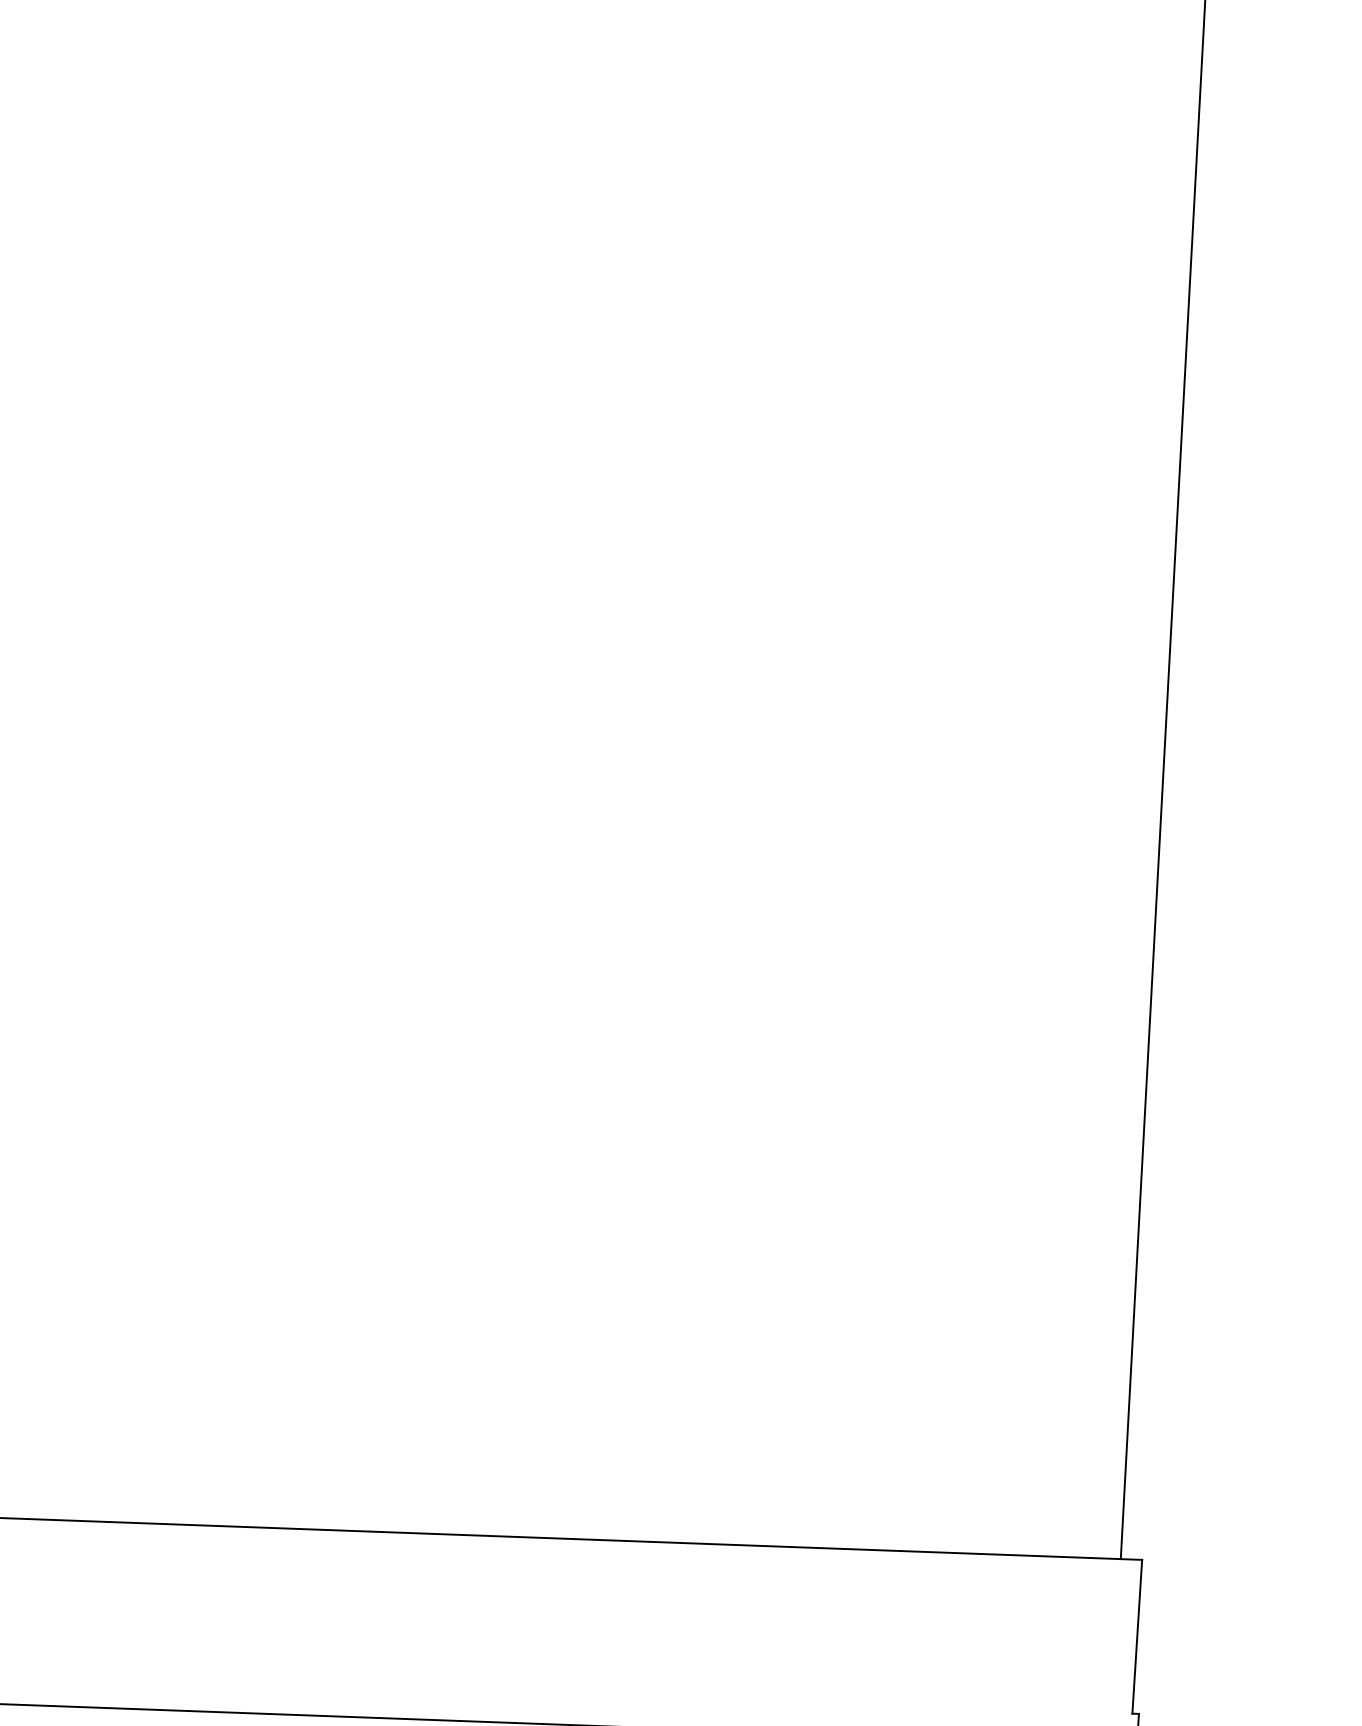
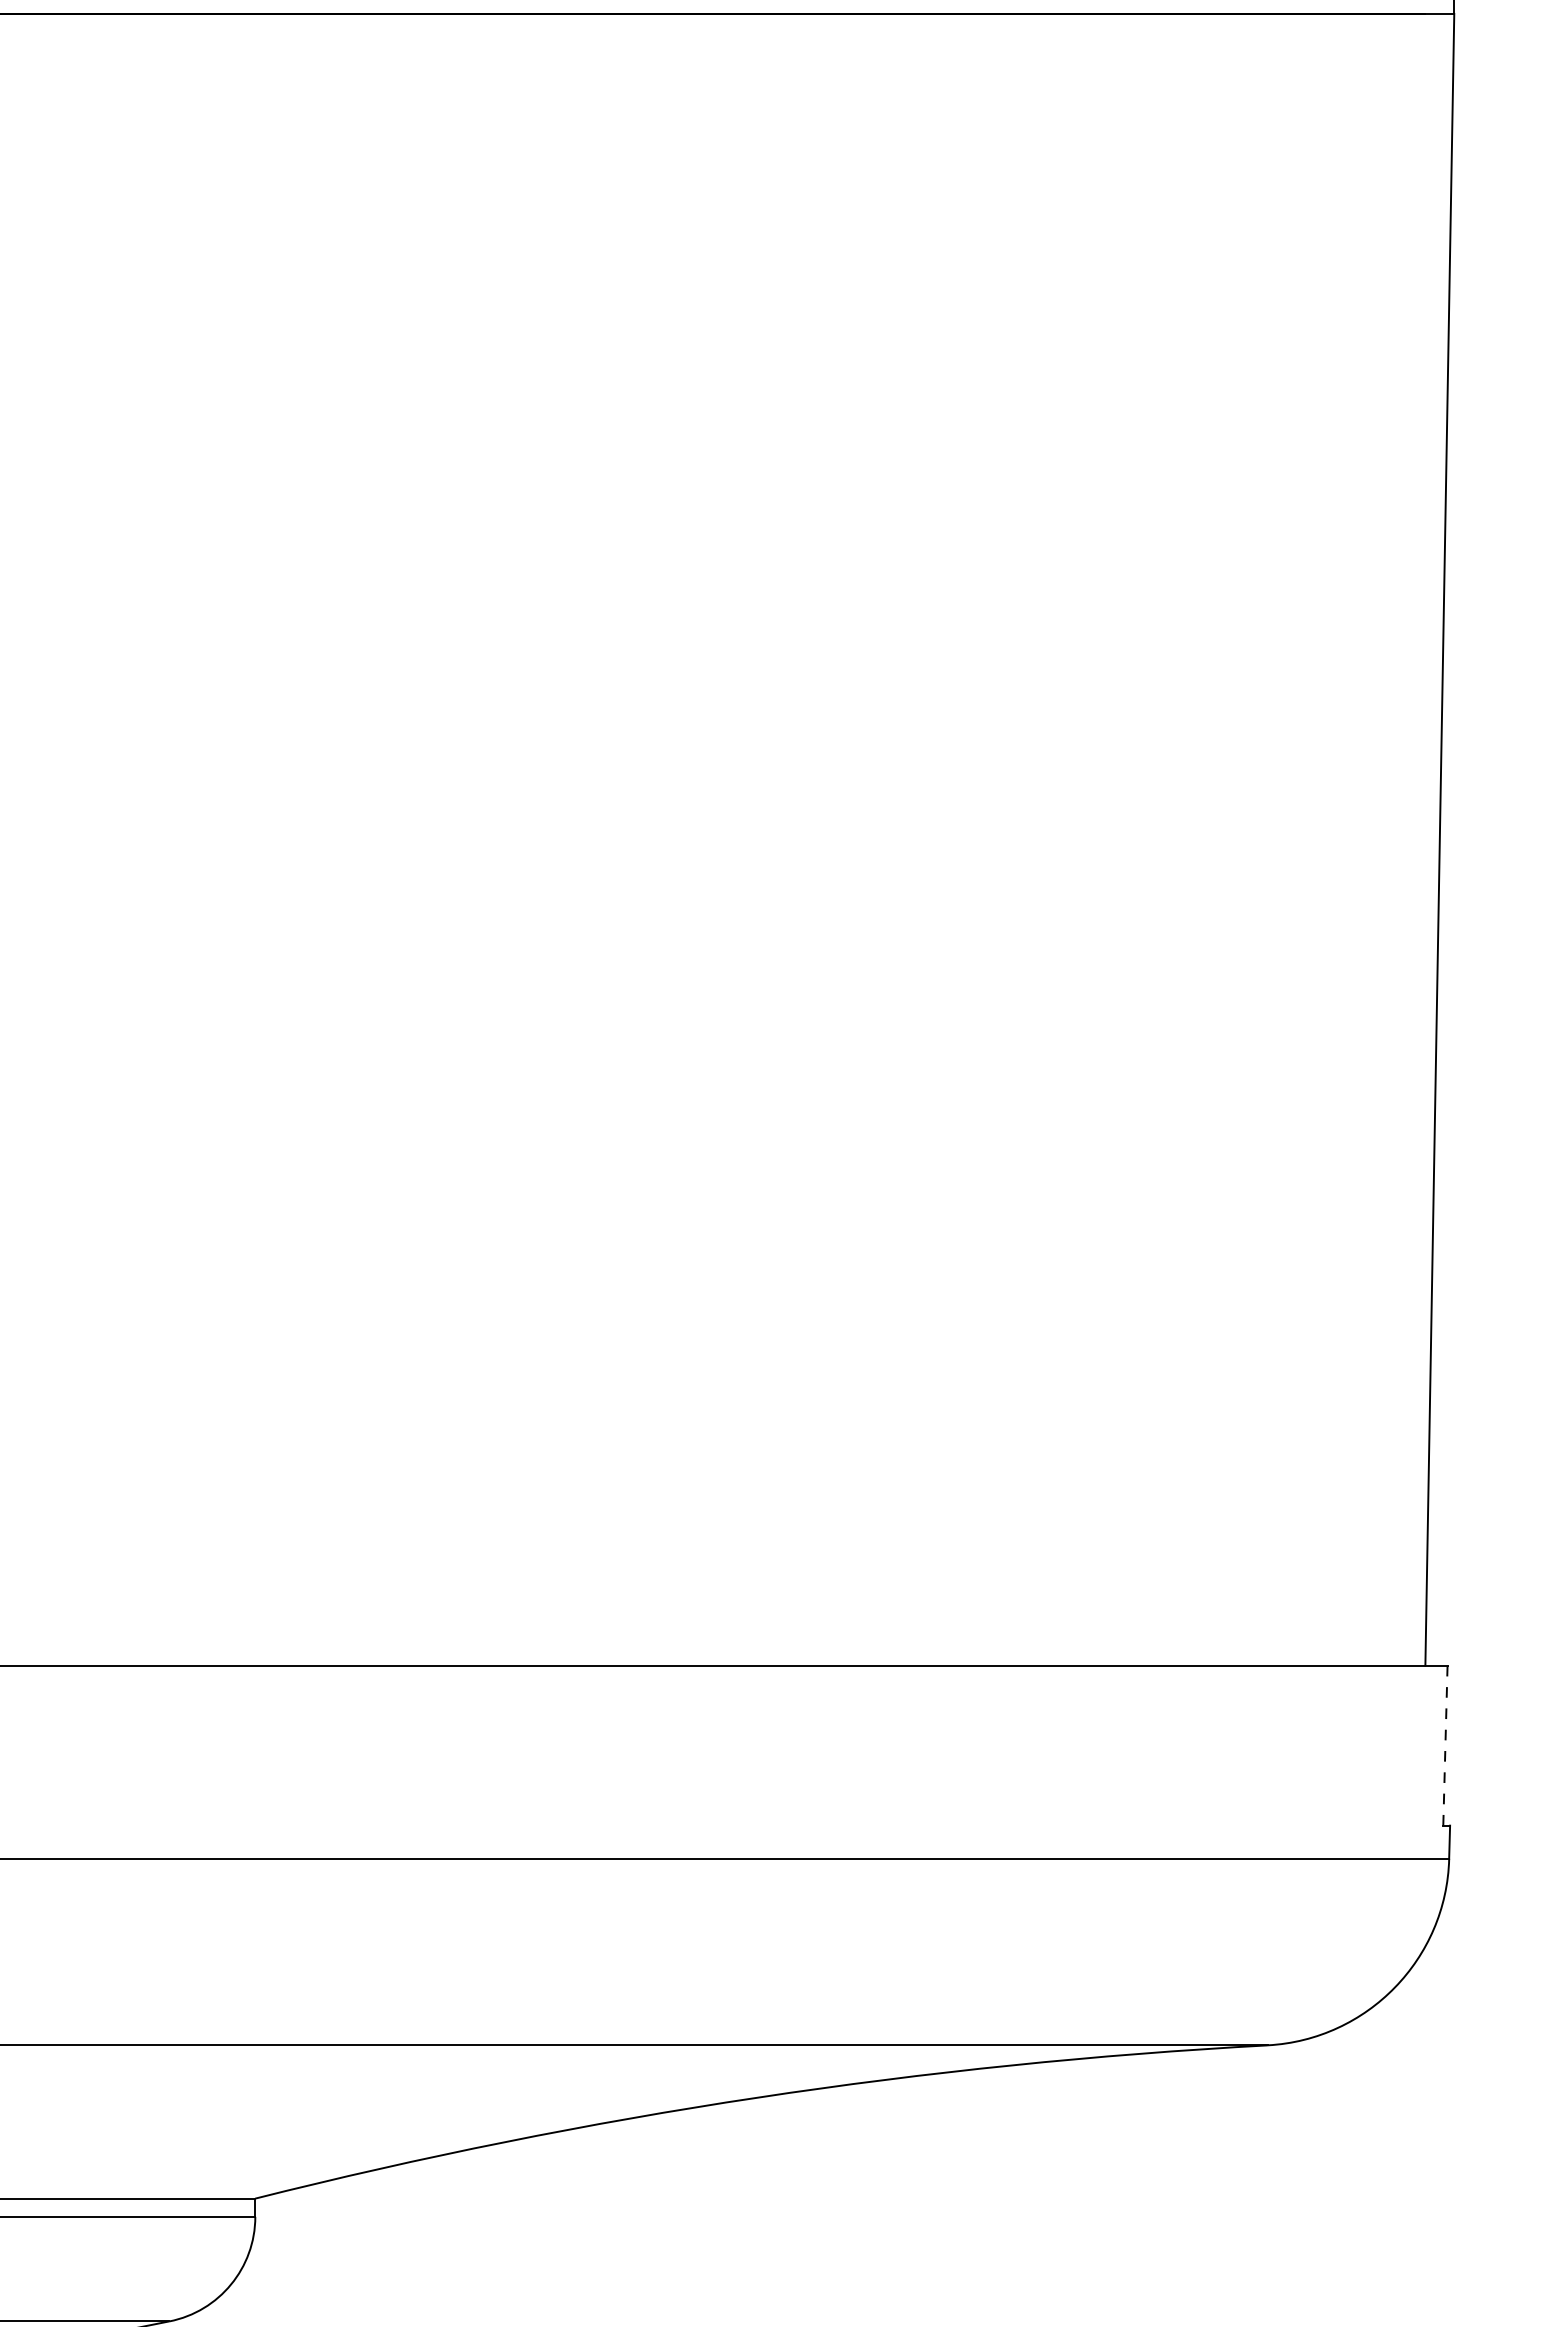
line: (1137, 1636) -> (1445, 1745), solid -> dashed

